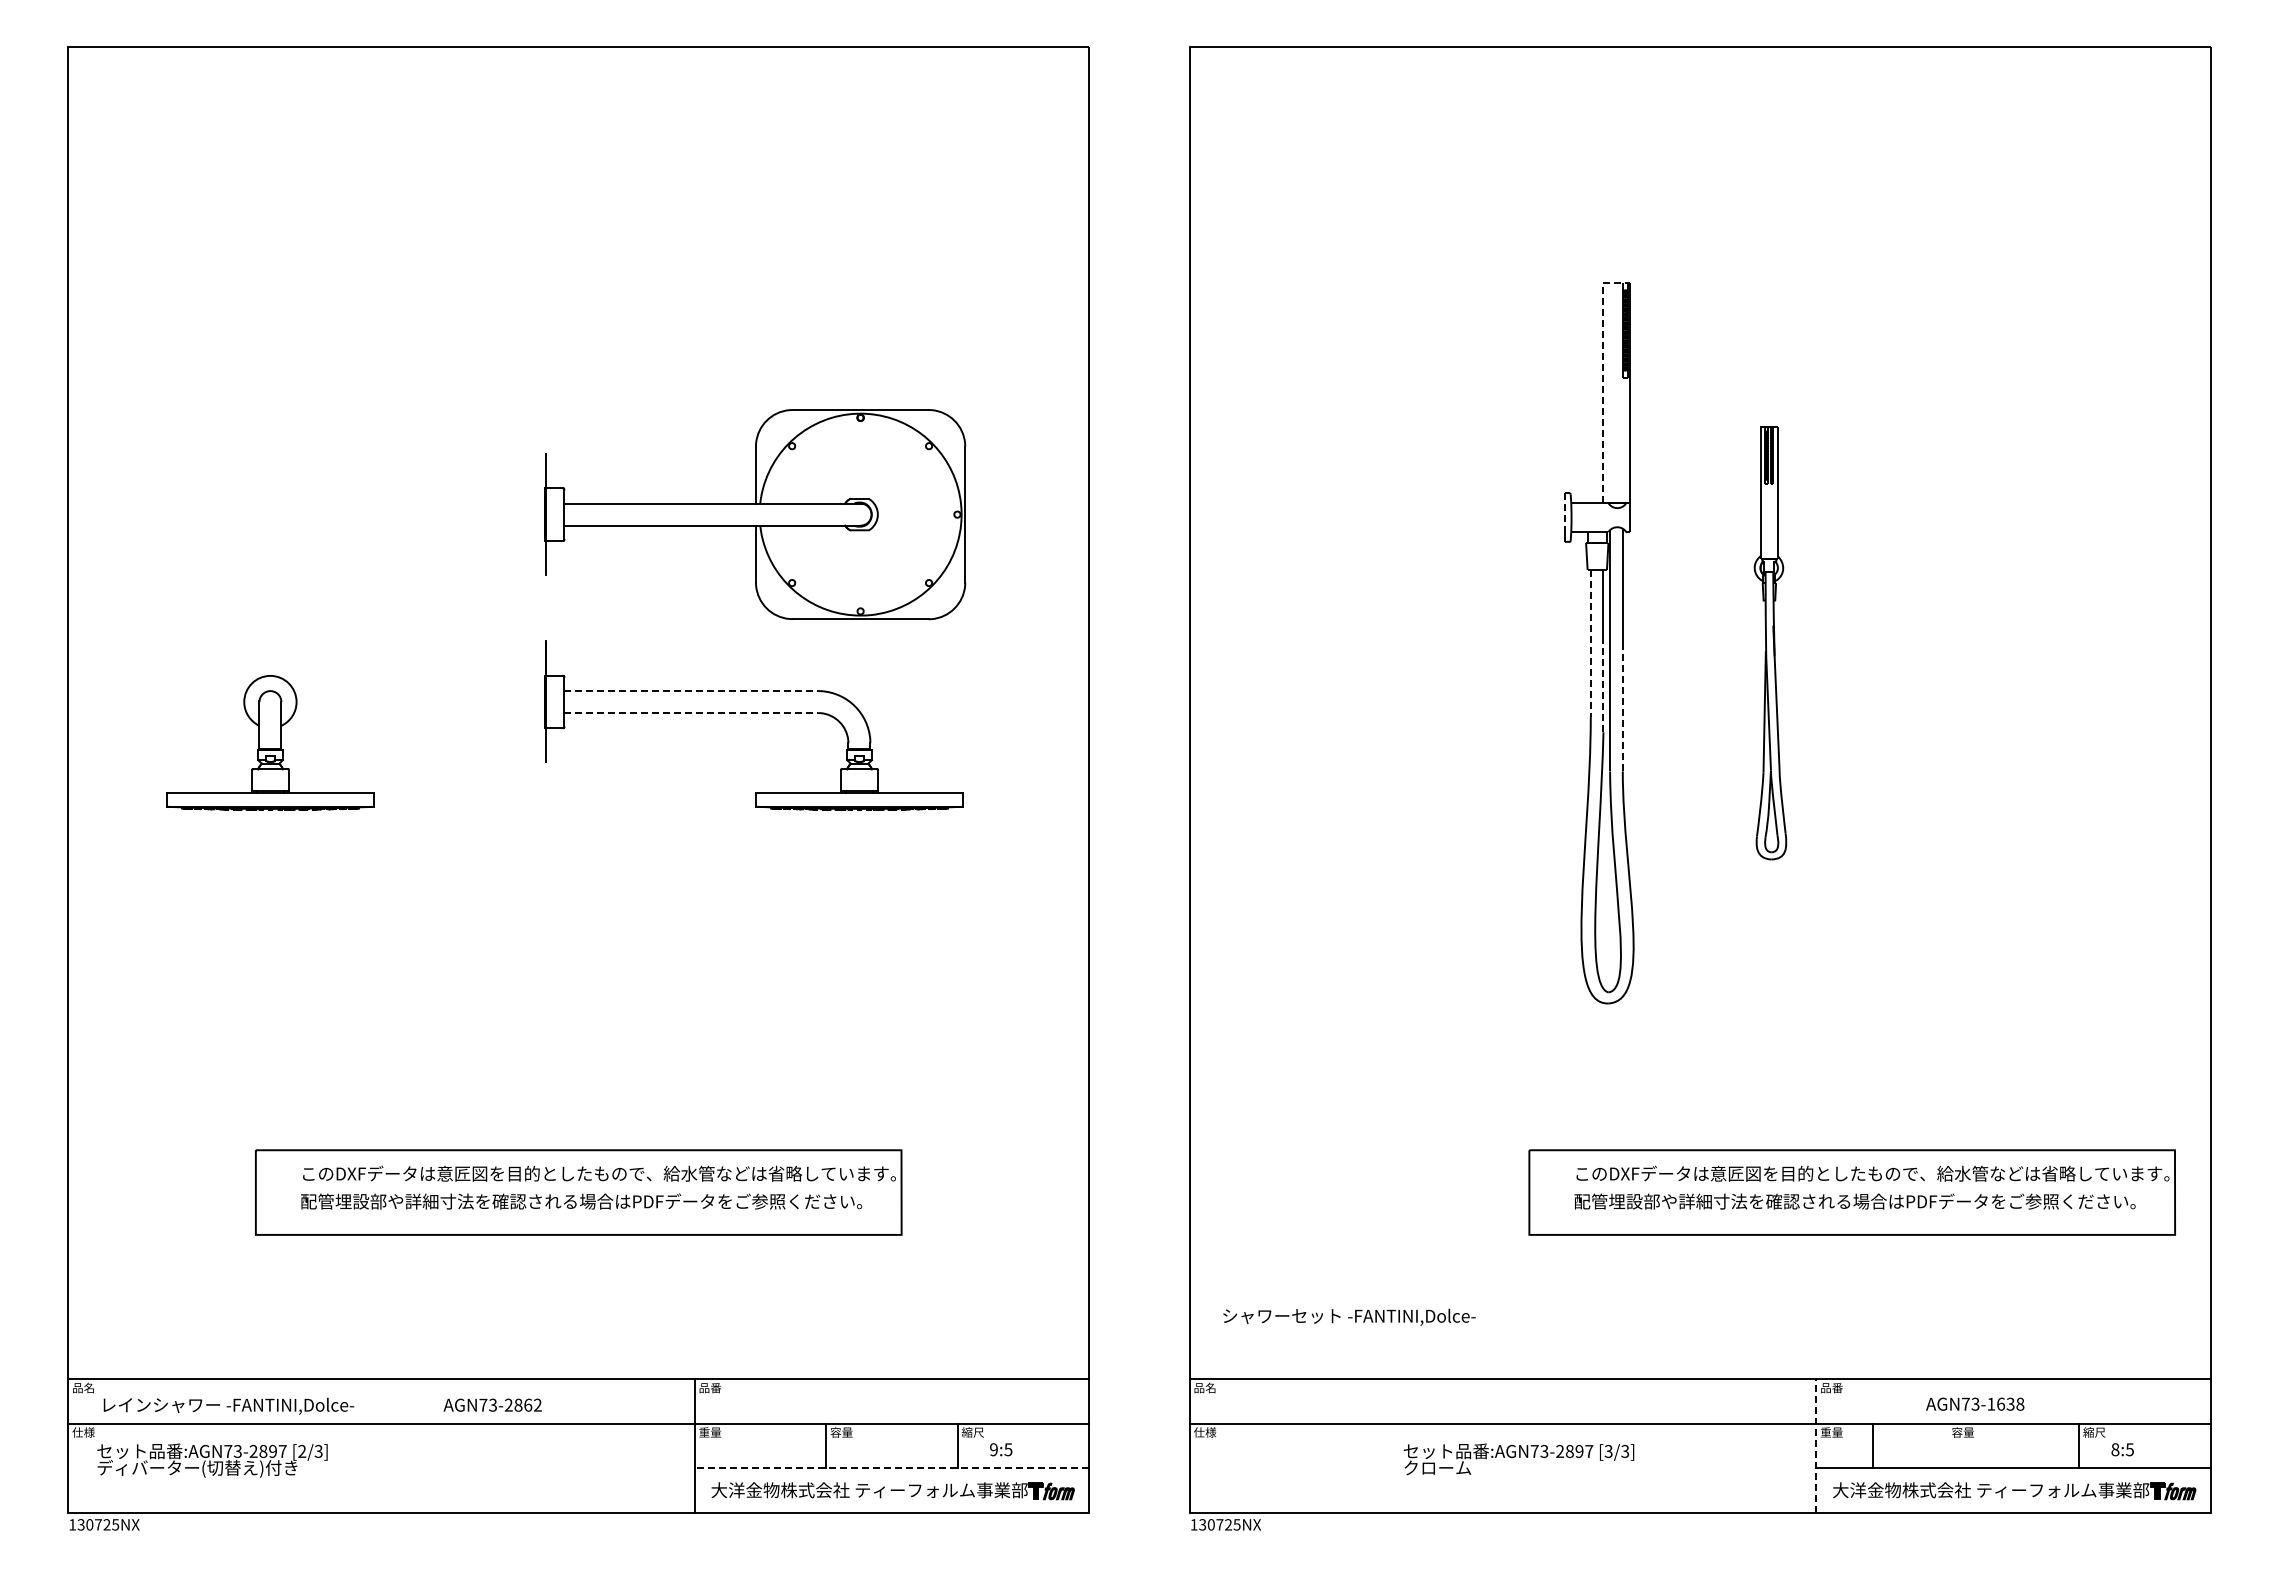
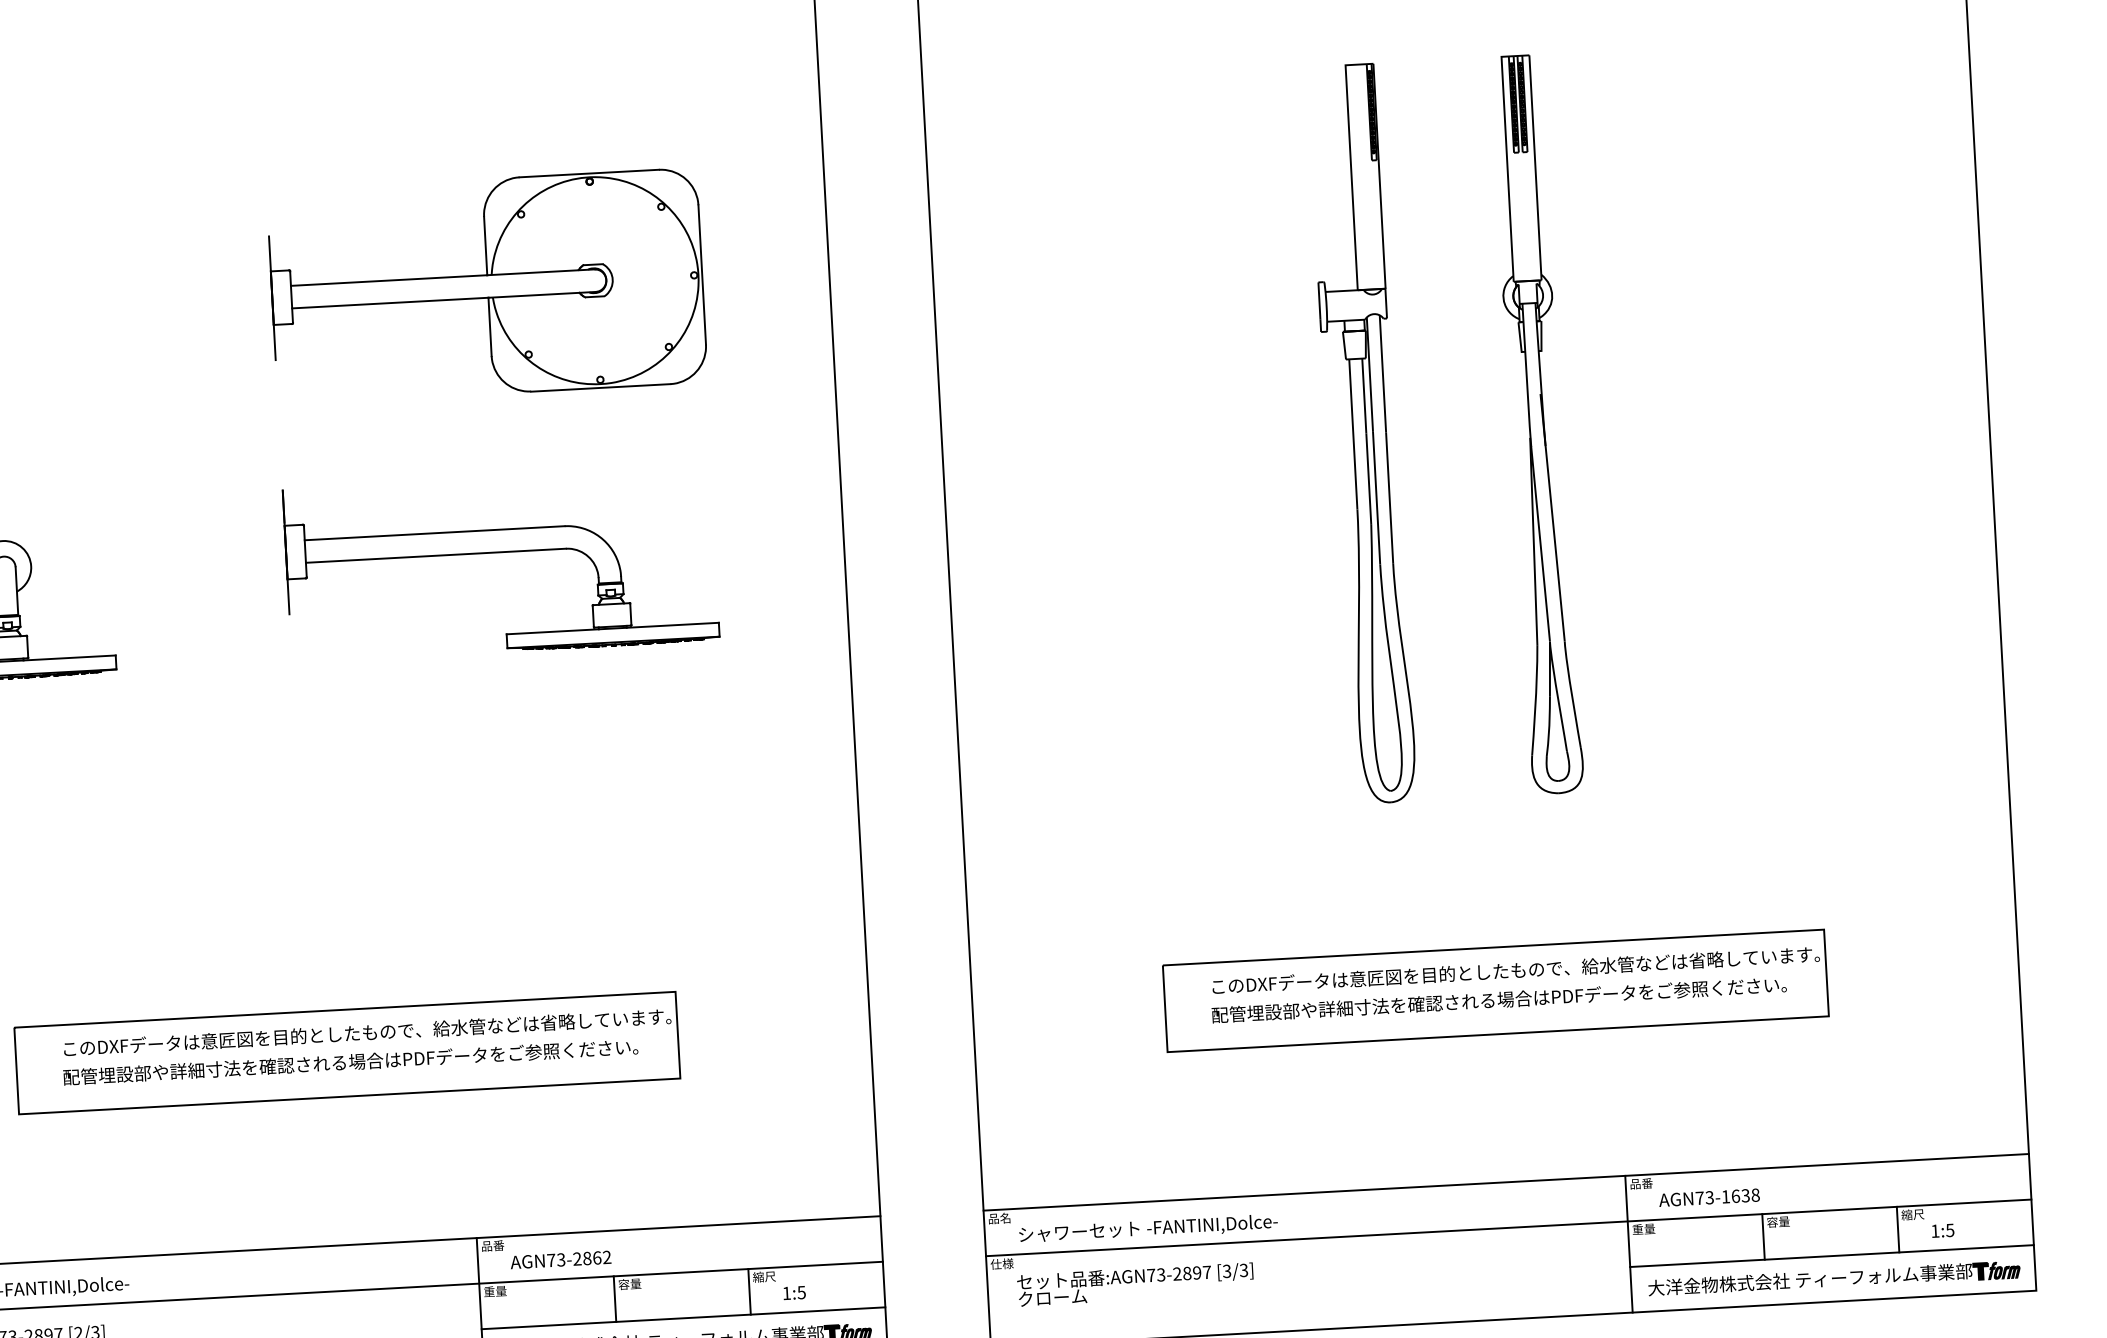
line: (1602, 378) -> (1350, 162), dashed -> solid
line: (1564, 511) -> (1319, 300), dashed -> solid
part: (755, 514) -> (487, 286), moved
line: (1590, 642) -> (1352, 433), dashed -> solid
part: (1770, 643) -> (1537, 424), size x1.67
line: (1603, 687) -> (1368, 479), dashed -> solid
line: (691, 691) -> (435, 533), dashed -> solid
line: (1622, 706) -> (1389, 497), dashed -> solid
line: (691, 713) -> (436, 556), dashed -> solid
part: (1851, 1192) -> (1495, 990), moved
text: (1349, 1316) -> (1148, 1228), moved
text: (1975, 1403) -> (1709, 1196), moved
text: (492, 1404) -> (560, 1259), moved
line: (1872, 1445) -> (1763, 1236), moved
line: (1816, 1446) -> (1629, 1244), dashed -> solid
text: (993, 1449) -> (786, 1293), 9:5 -> 1:5
text: (2115, 1449) -> (1935, 1230), 8:5 -> 1:5
text: (1518, 1459) -> (1135, 1284), moved
line: (891, 1468) -> (682, 1318), dashed -> solid

